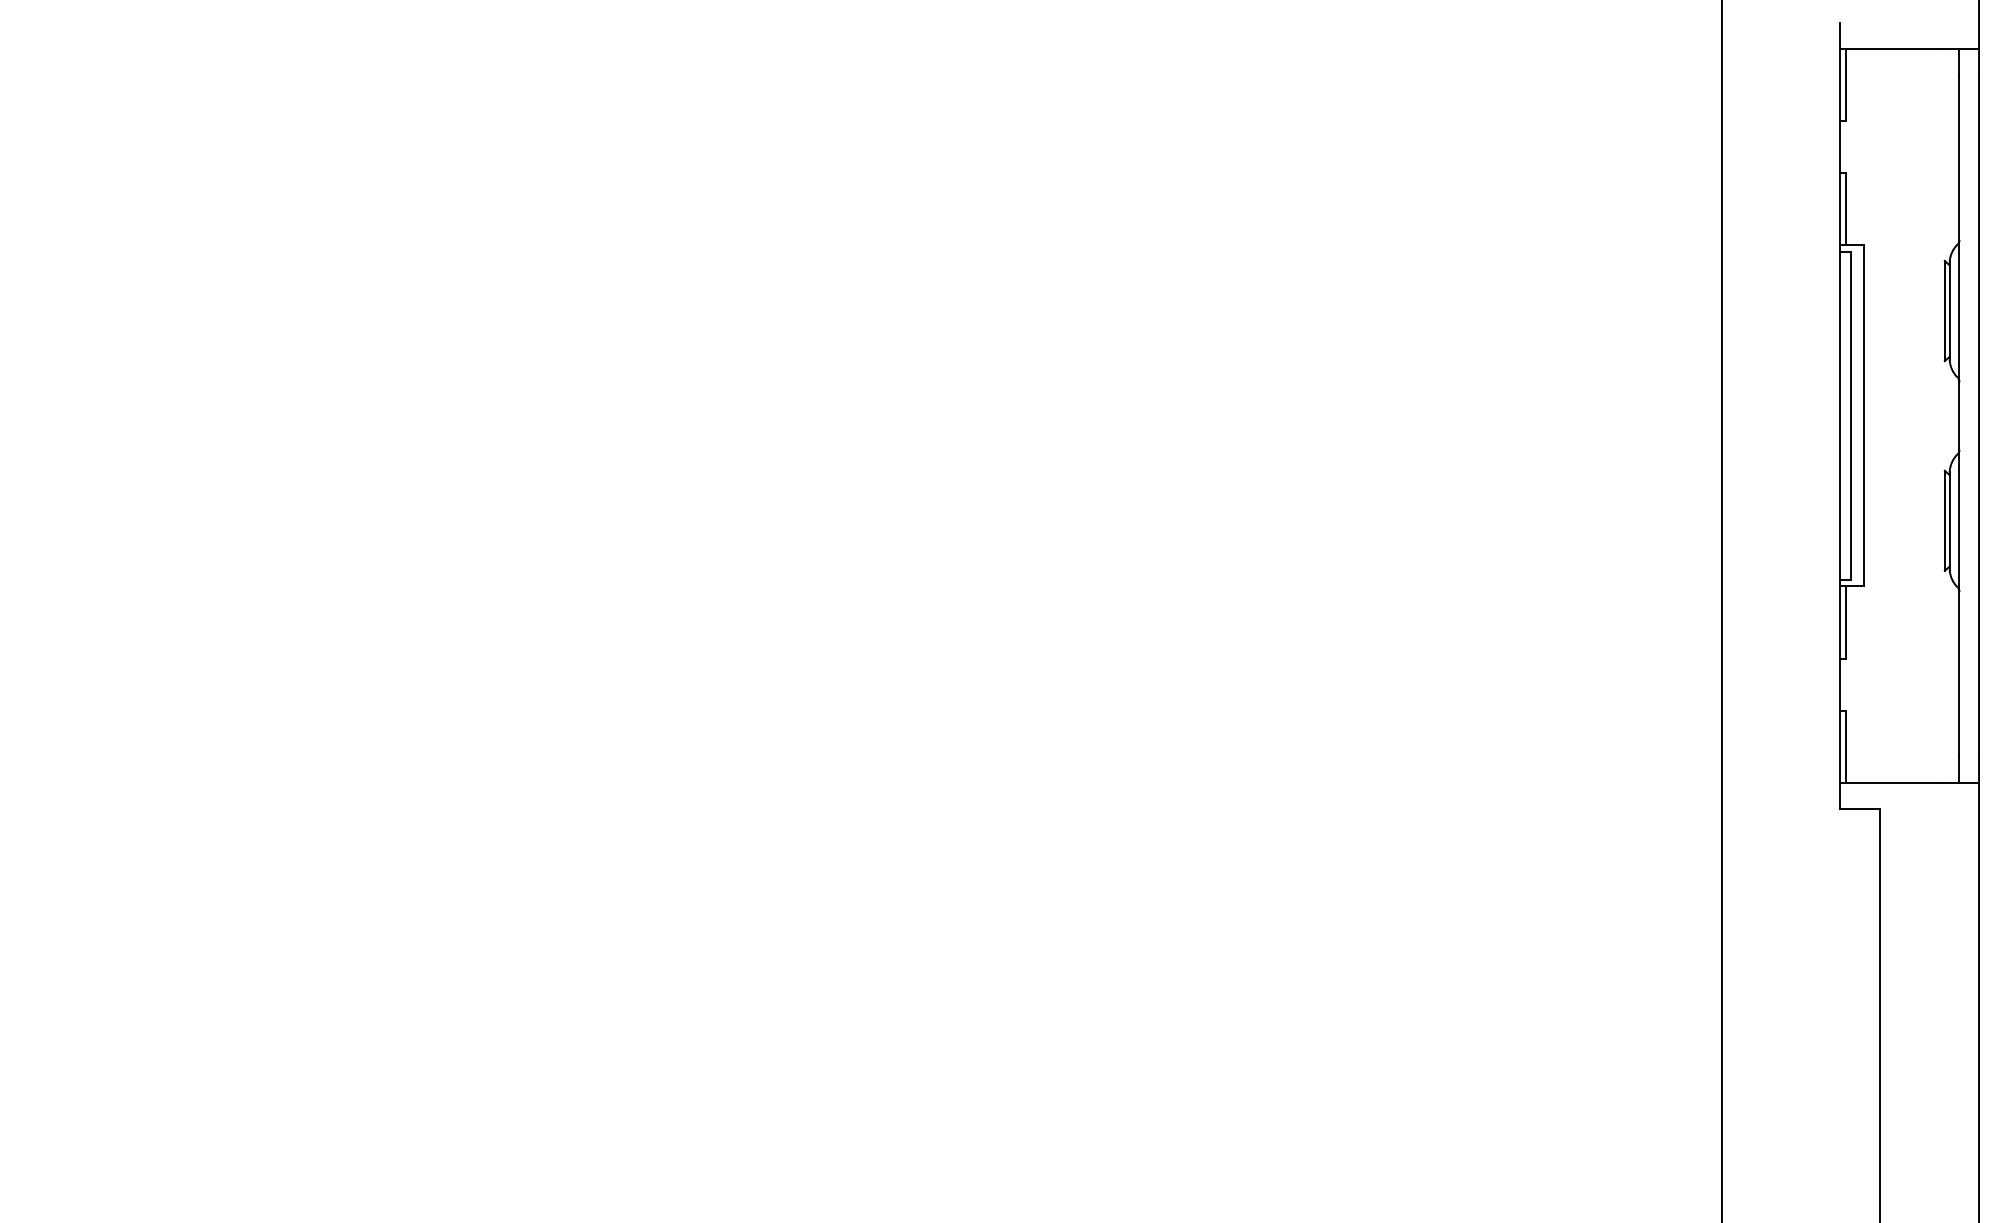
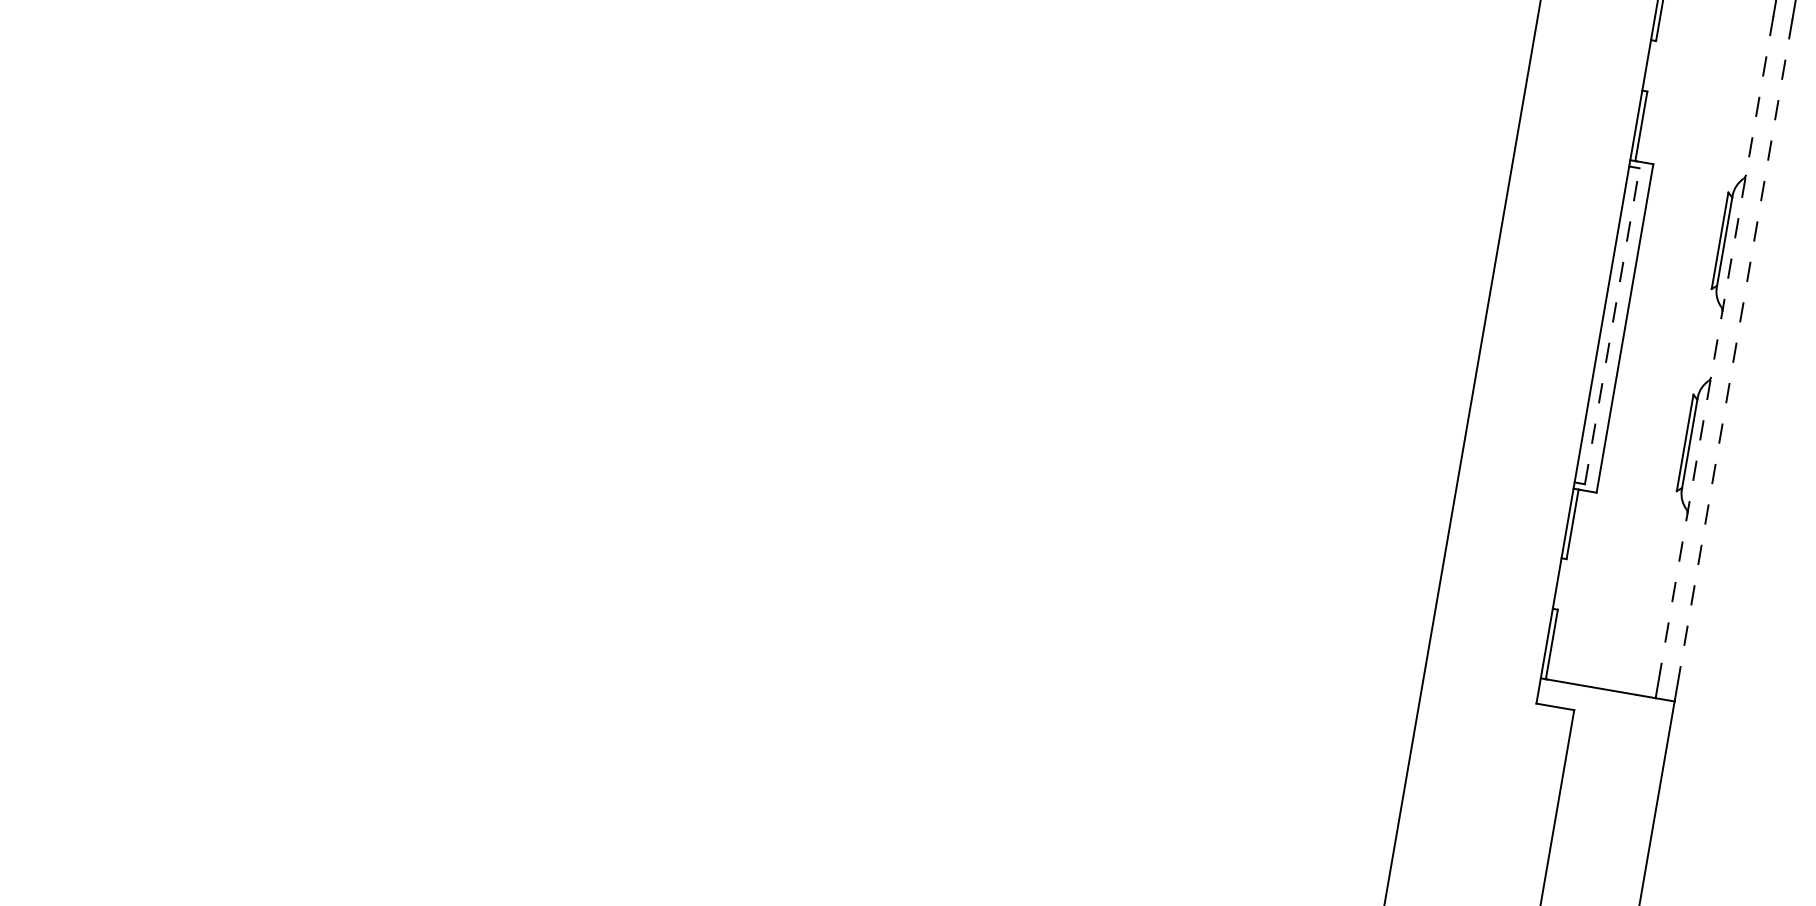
line: (1851, 415) -> (1612, 325), solid -> dashed
line: (1959, 416) -> (1716, 344), solid -> dashed
line: (1979, 416) -> (1735, 348), solid -> dashed

